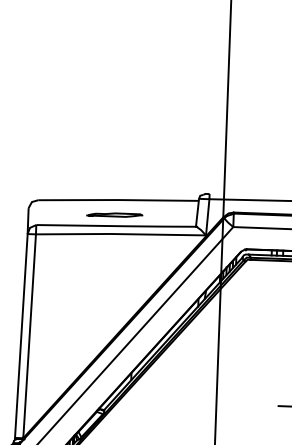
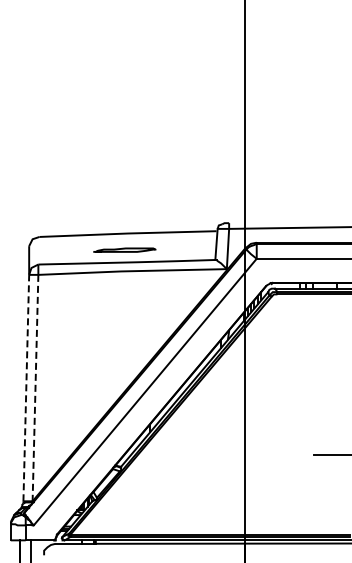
line: (21, 335) -> (26, 387), solid -> dashed
line: (29, 336) -> (35, 388), solid -> dashed

